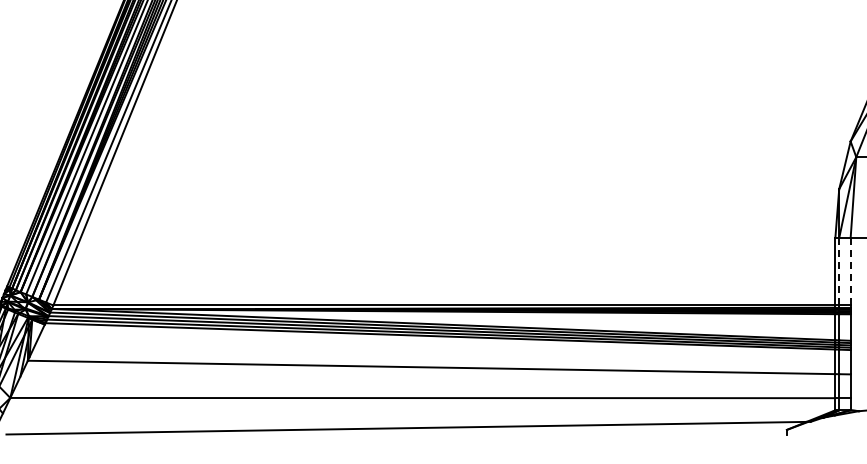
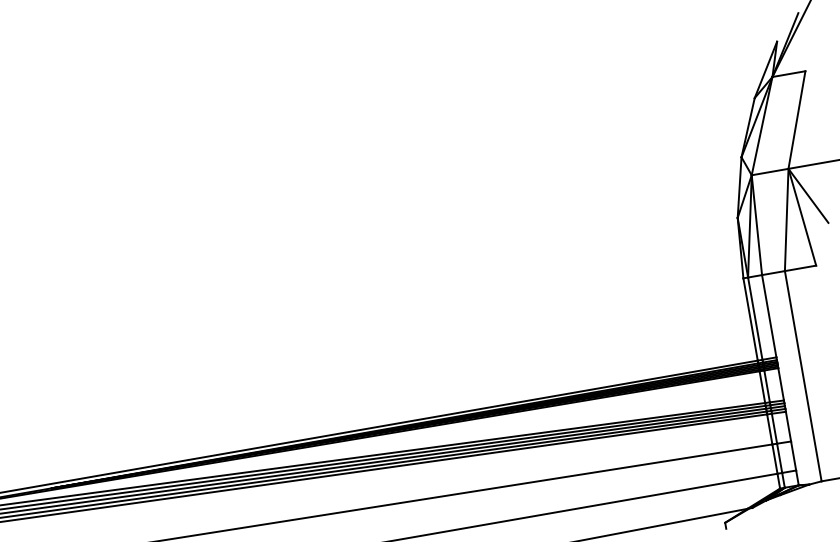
line: (839, 271) -> (755, 318), dashed -> solid
line: (850, 271) -> (768, 315), dashed -> solid

